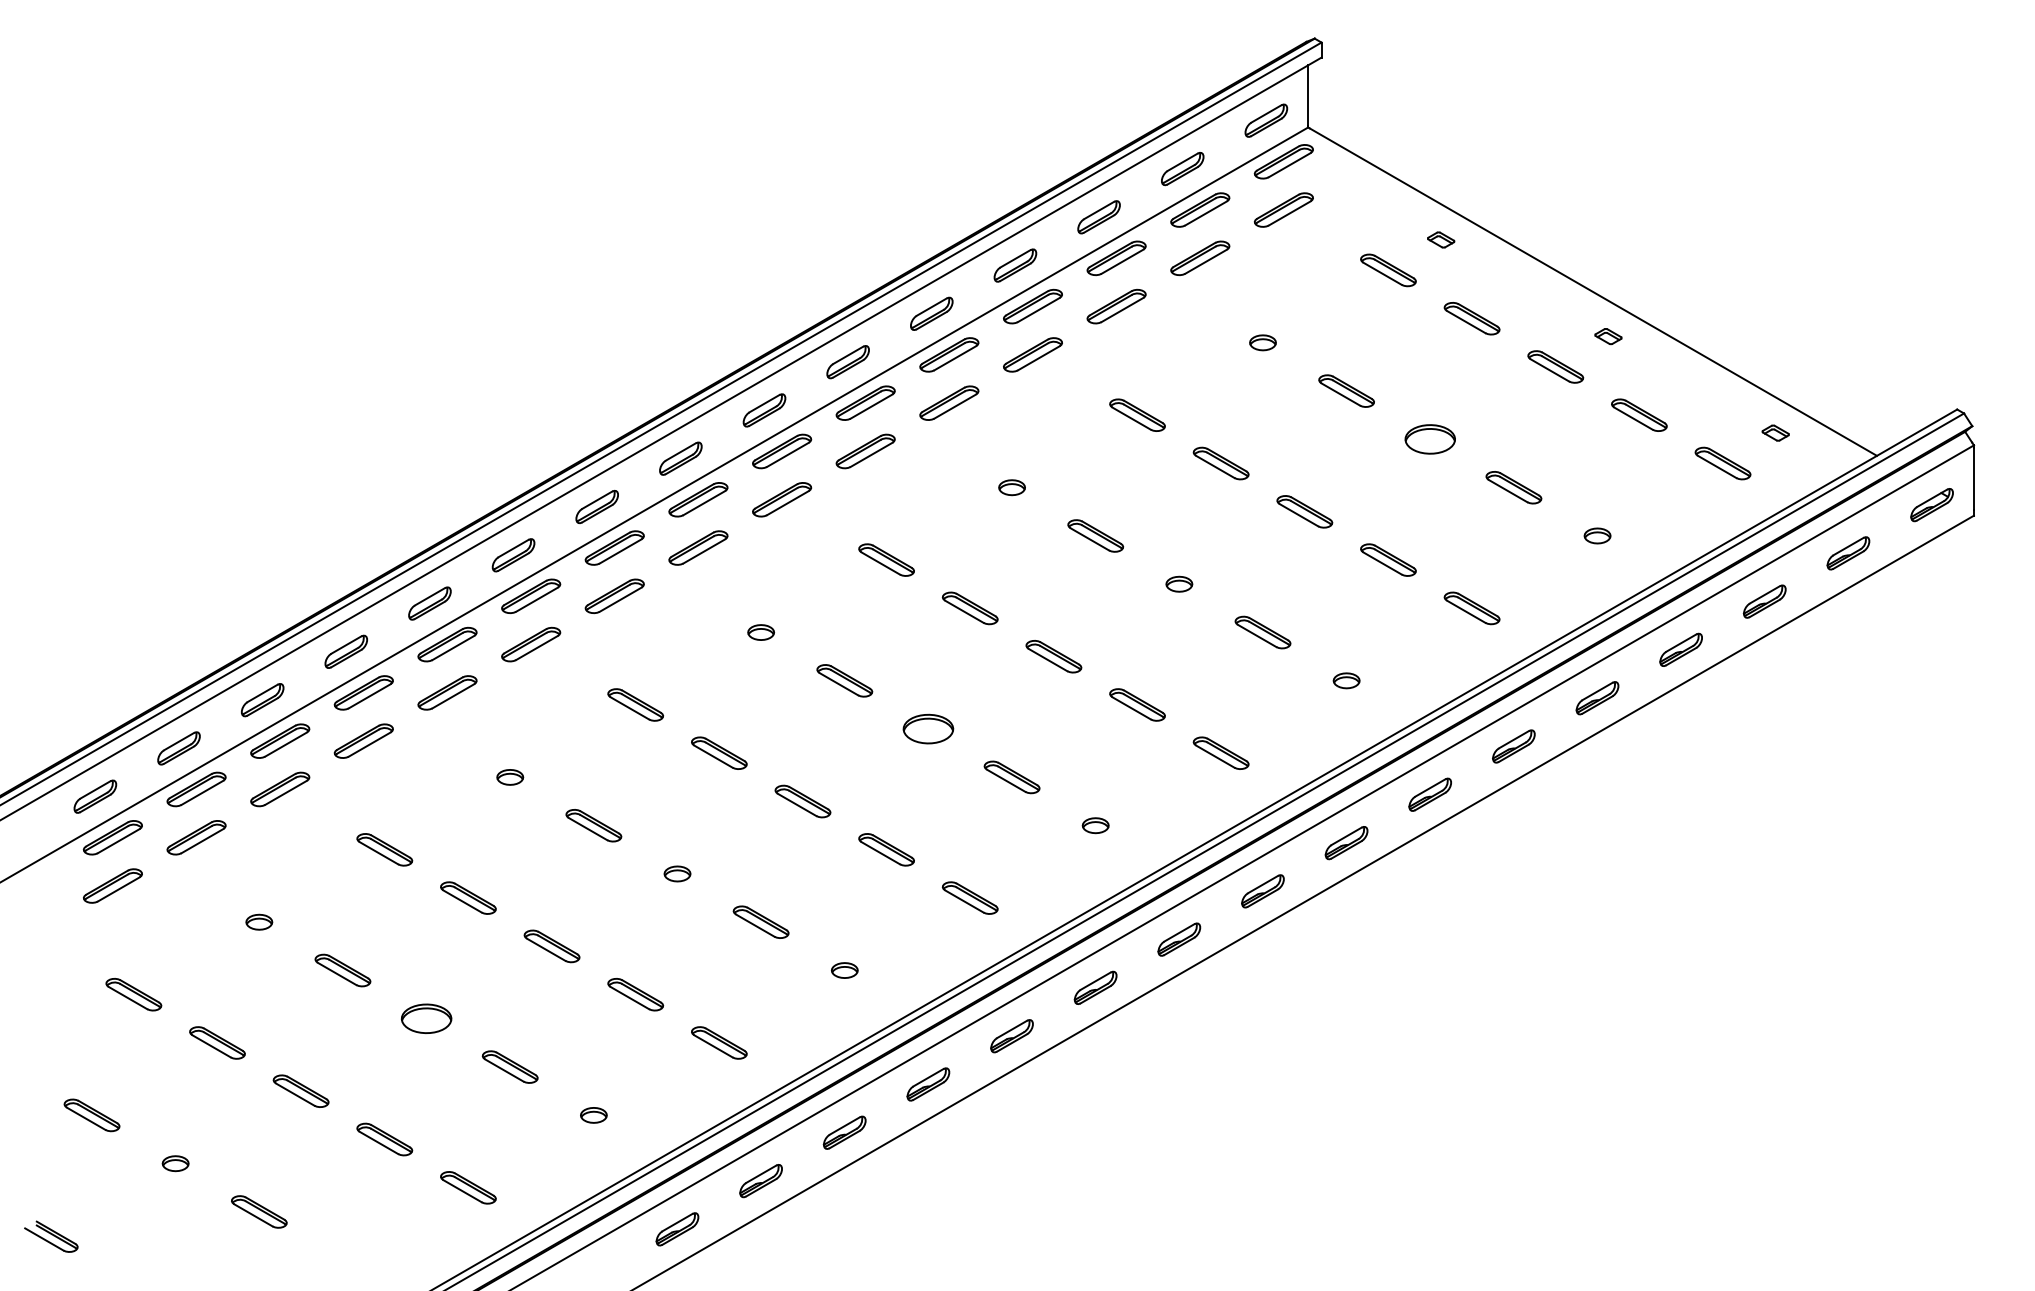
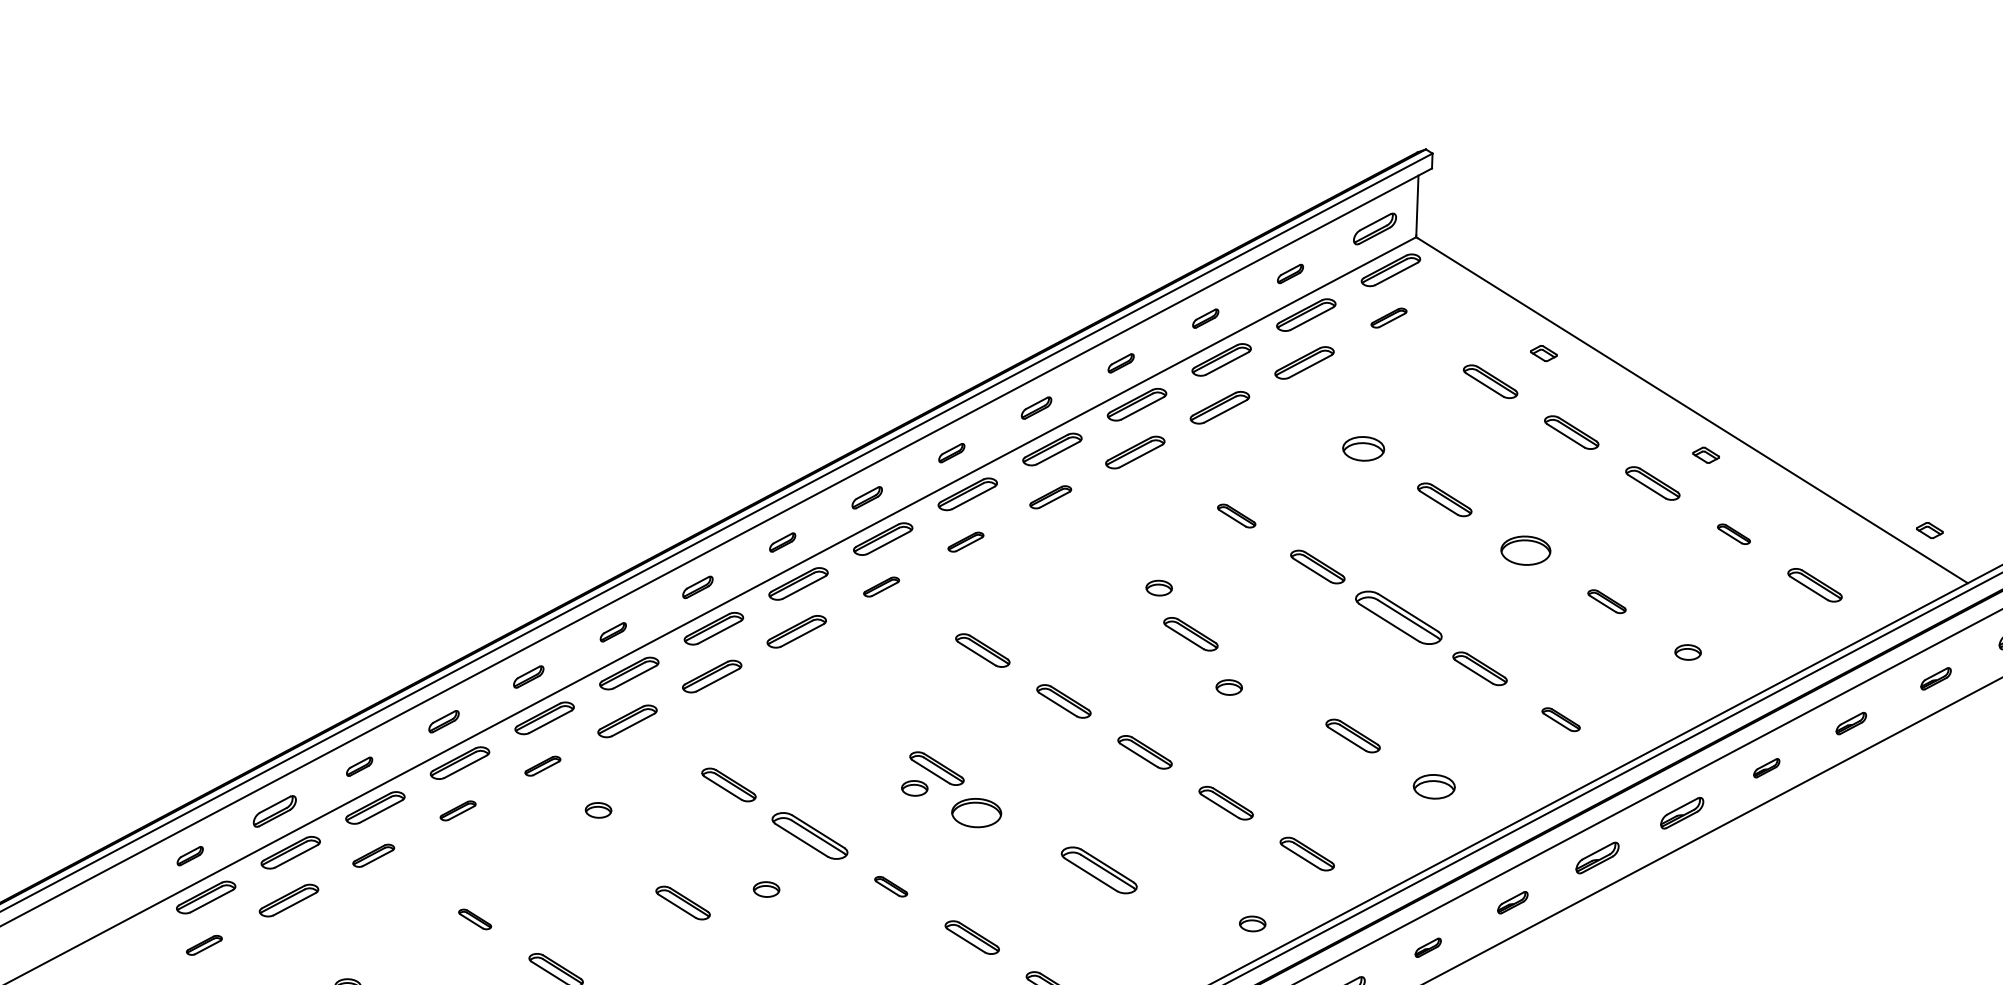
part: (1182, 169) -> (1290, 274), size x0.6
part: (1283, 209) -> (1388, 317), size x0.6
part: (1098, 217) -> (1205, 318), size x0.6
part: (1015, 265) -> (1121, 363), size x0.6
part: (931, 313) -> (1036, 407), size x0.7
part: (1262, 342) -> (1363, 448), size x1.6
part: (847, 362) -> (951, 453), size x0.6
part: (949, 402) -> (1050, 496), size x0.7
part: (764, 410) -> (867, 497), size x0.7
part: (1137, 414) -> (1236, 515), size x0.7
part: (1639, 414) -> (1734, 533), size x0.6
part: (1775, 432) -> (1929, 529), moved
part: (865, 451) -> (965, 542), size x0.6
part: (680, 458) -> (782, 542), size x0.6
part: (1011, 487) -> (1158, 587), moved
part: (1513, 487) -> (1606, 601), size x0.7
part: (782, 499) -> (881, 586), size x0.6
part: (596, 506) -> (697, 586), size x0.7
part: (1304, 511) -> (1398, 617), size x1.6
part: (1848, 553) -> (1936, 678), size x0.7
part: (513, 555) -> (613, 632), size x0.6
part: (1179, 583) -> (1229, 686), moved
part: (1764, 601) -> (1851, 723), size x0.7
part: (429, 603) -> (528, 676), size x0.7
part: (1471, 608) -> (1560, 719), size x0.7
part: (760, 632) -> (914, 788), moved
part: (1680, 649) -> (1766, 767), size x0.6
part: (345, 651) -> (443, 721), size x0.7
part: (1346, 680) -> (1434, 786), size x1.6
part: (447, 692) -> (542, 765), size x0.6
part: (262, 700) -> (359, 766), size x0.6
part: (928, 728) -> (976, 812), moved
part: (363, 740) -> (457, 810), size x0.6
part: (719, 752) -> (810, 835), size x1.4
part: (510, 777) -> (598, 810), moved
part: (1011, 777) -> (1098, 870), size x1.4
part: (280, 789) -> (373, 855), size x0.7
part: (1429, 794) -> (1512, 902), size x0.7
part: (95, 796) -> (190, 856), size x0.6
part: (802, 801) -> (890, 886), size x0.6
part: (1095, 825) -> (1252, 923), moved
part: (1346, 843) -> (1428, 948), size x0.6
part: (384, 849) -> (474, 919), size x0.6
part: (677, 873) -> (766, 889), moved
part: (112, 885) -> (203, 944), size x0.6

